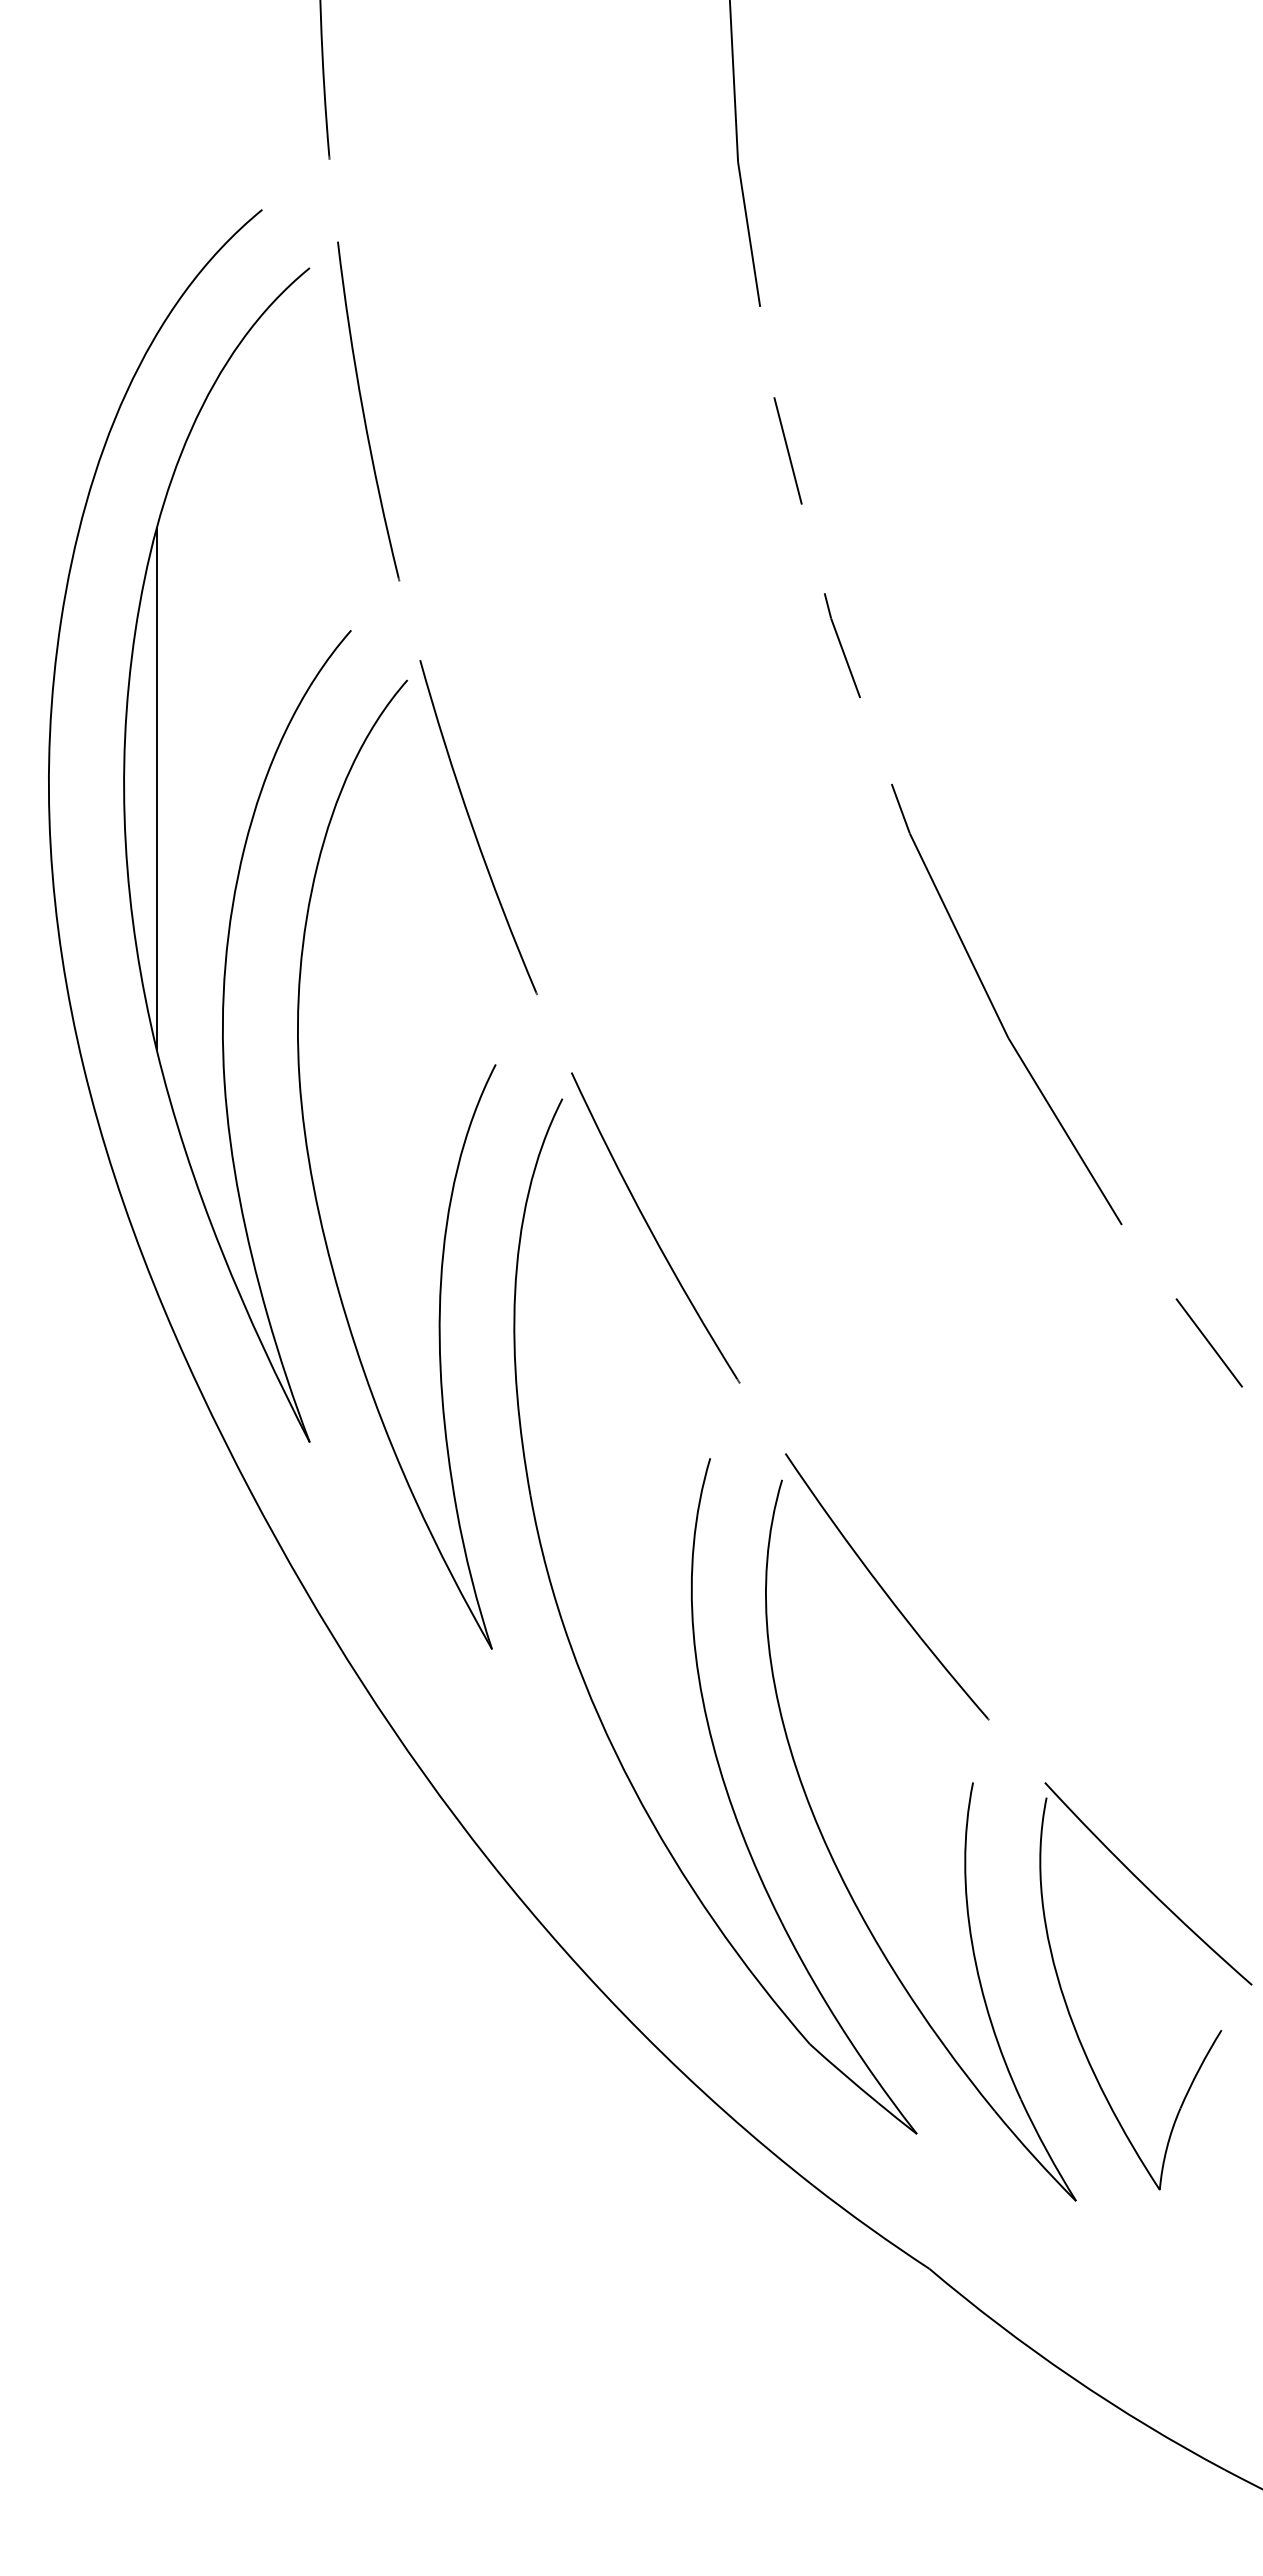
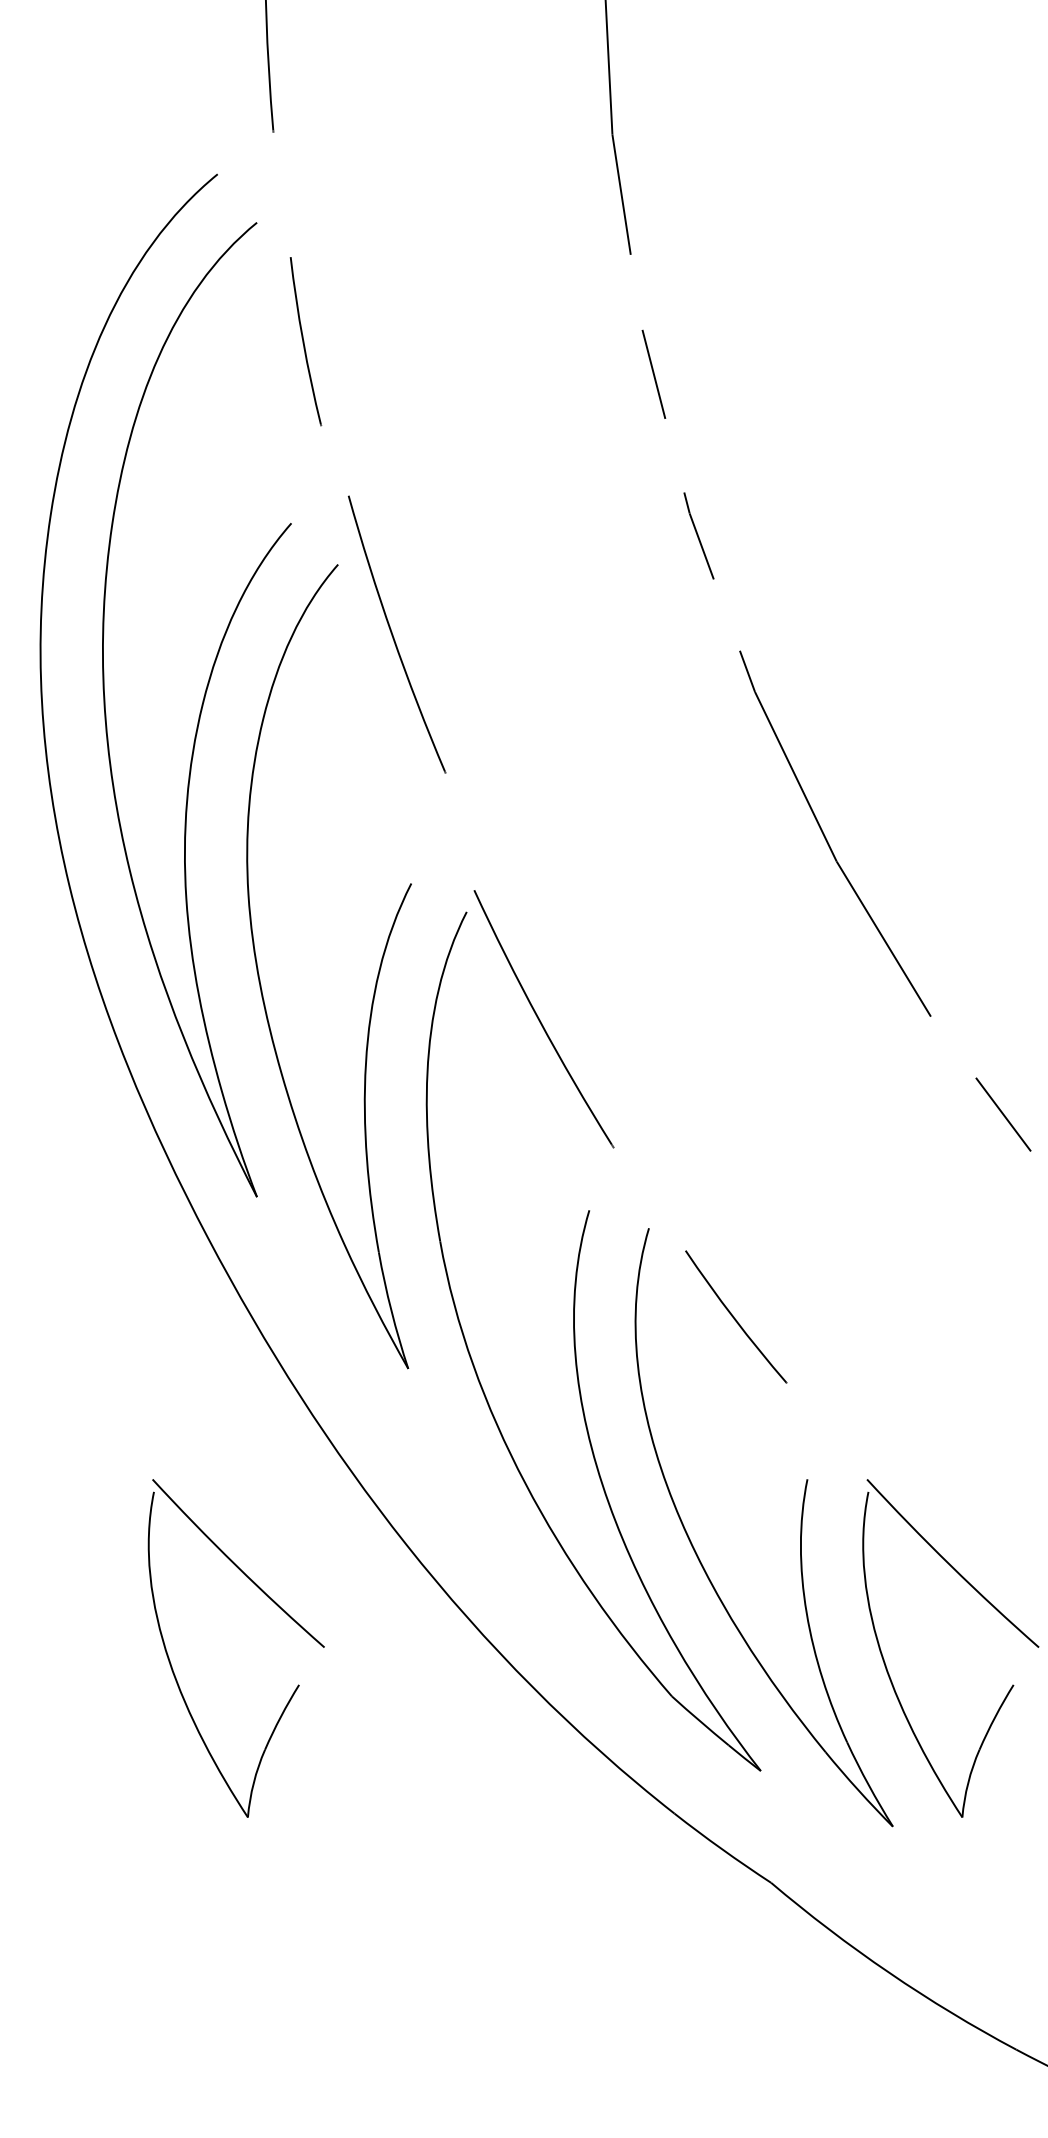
part: (368, 411) -> (305, 341), size x0.6
line: (156, 789) -> (129, 655), removed
part: (478, 827) -> (397, 634), moved
part: (887, 1586) -> (736, 1316), size x0.6
part: (334, 1935) -> (277, 1606), added

